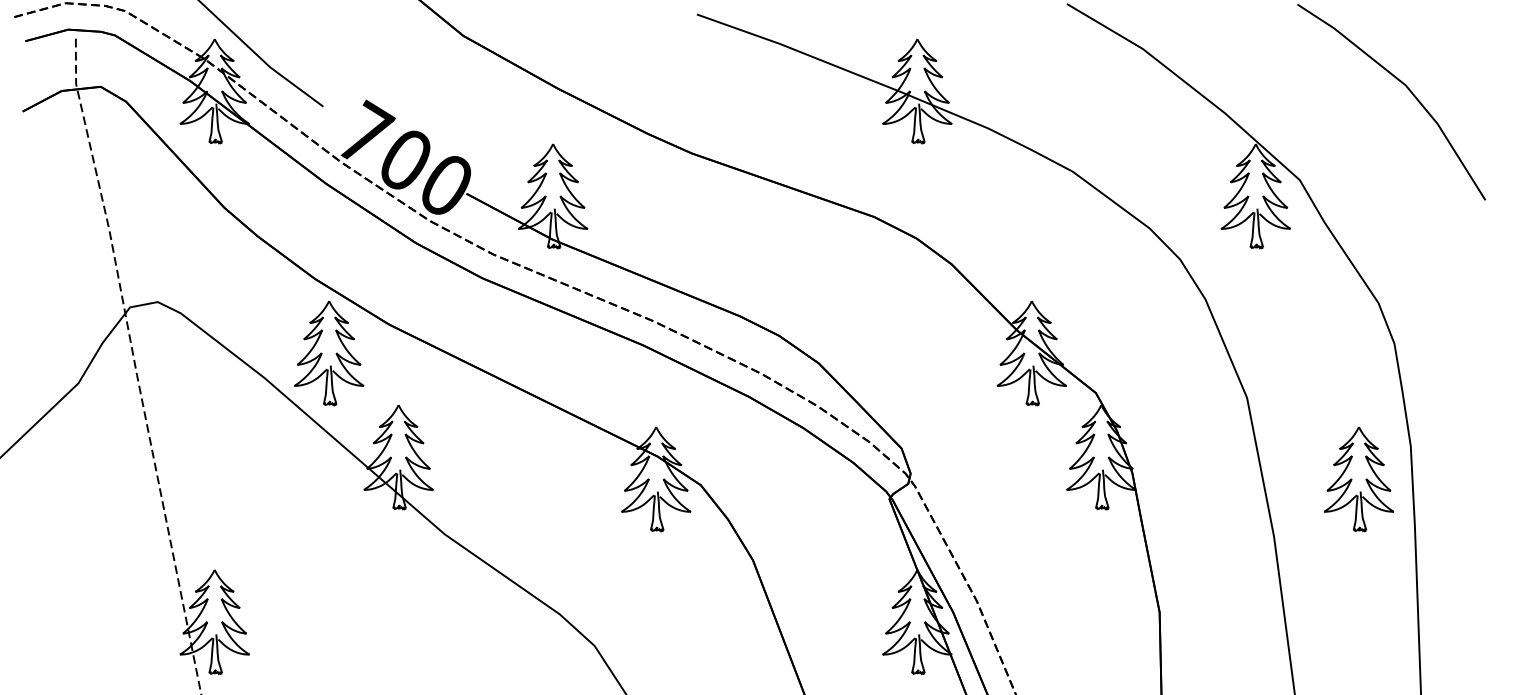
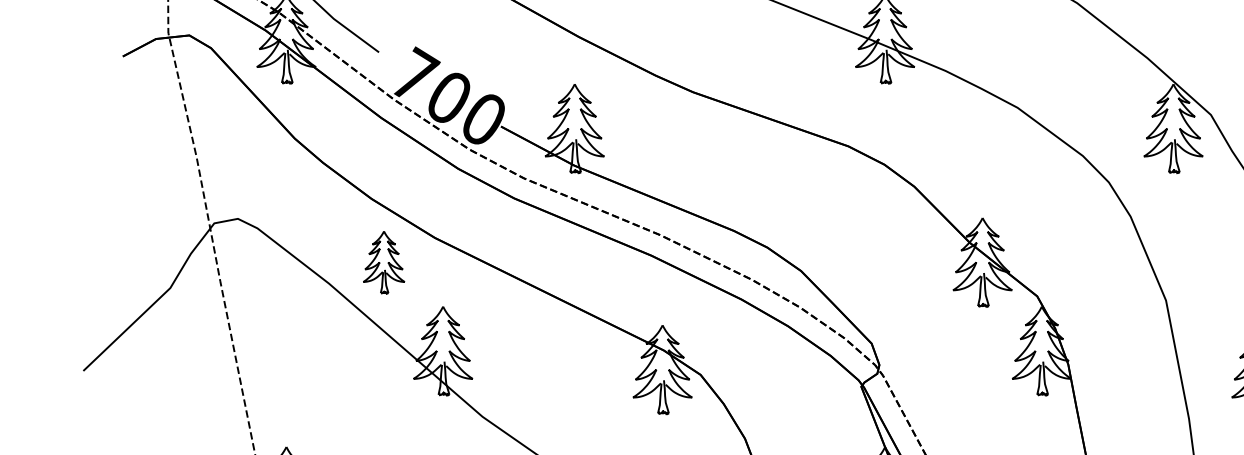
part: (329, 353) -> (384, 262), size x0.7

